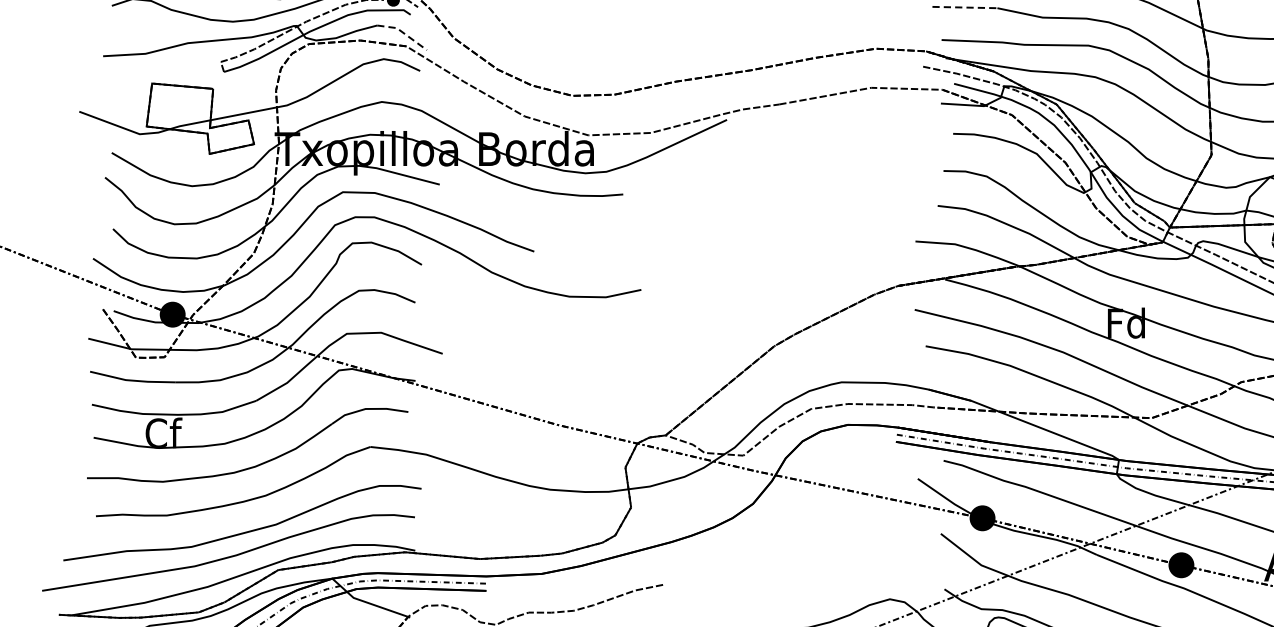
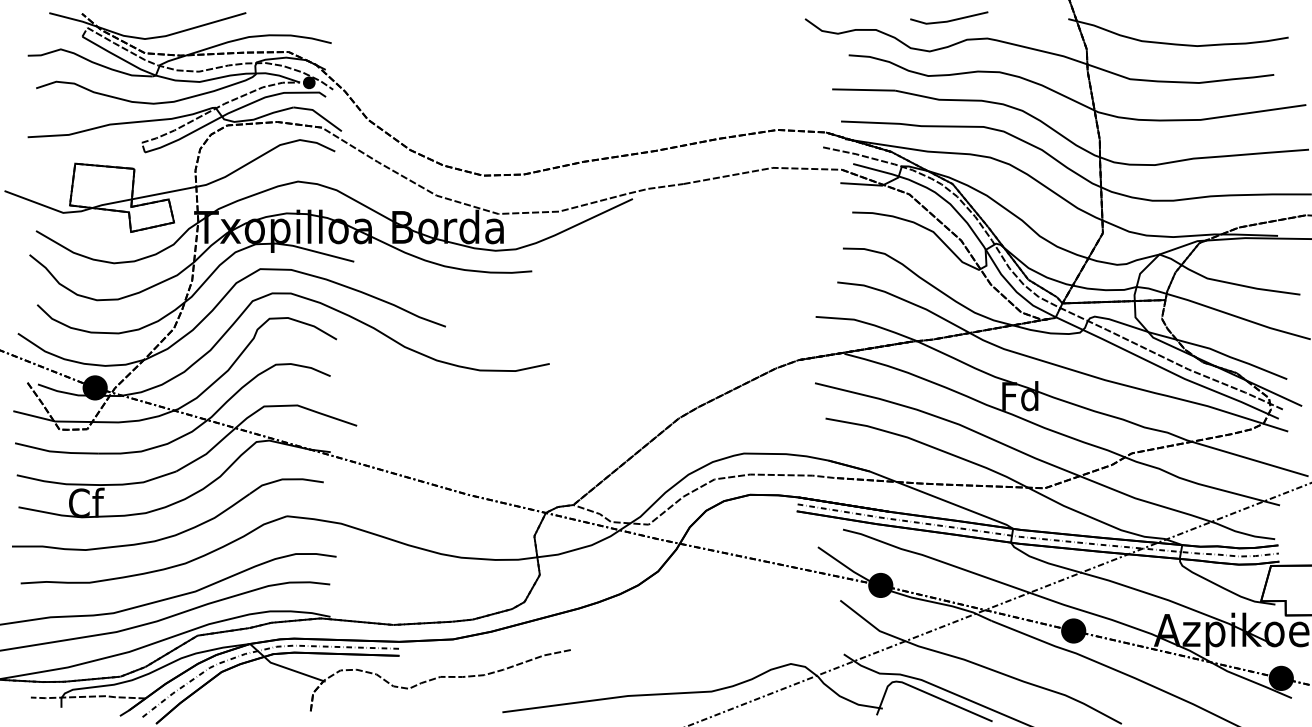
line: (964, 8) -> (863, 90), dashed -> solid
line: (402, 32) -> (318, 114), dashed -> solid

